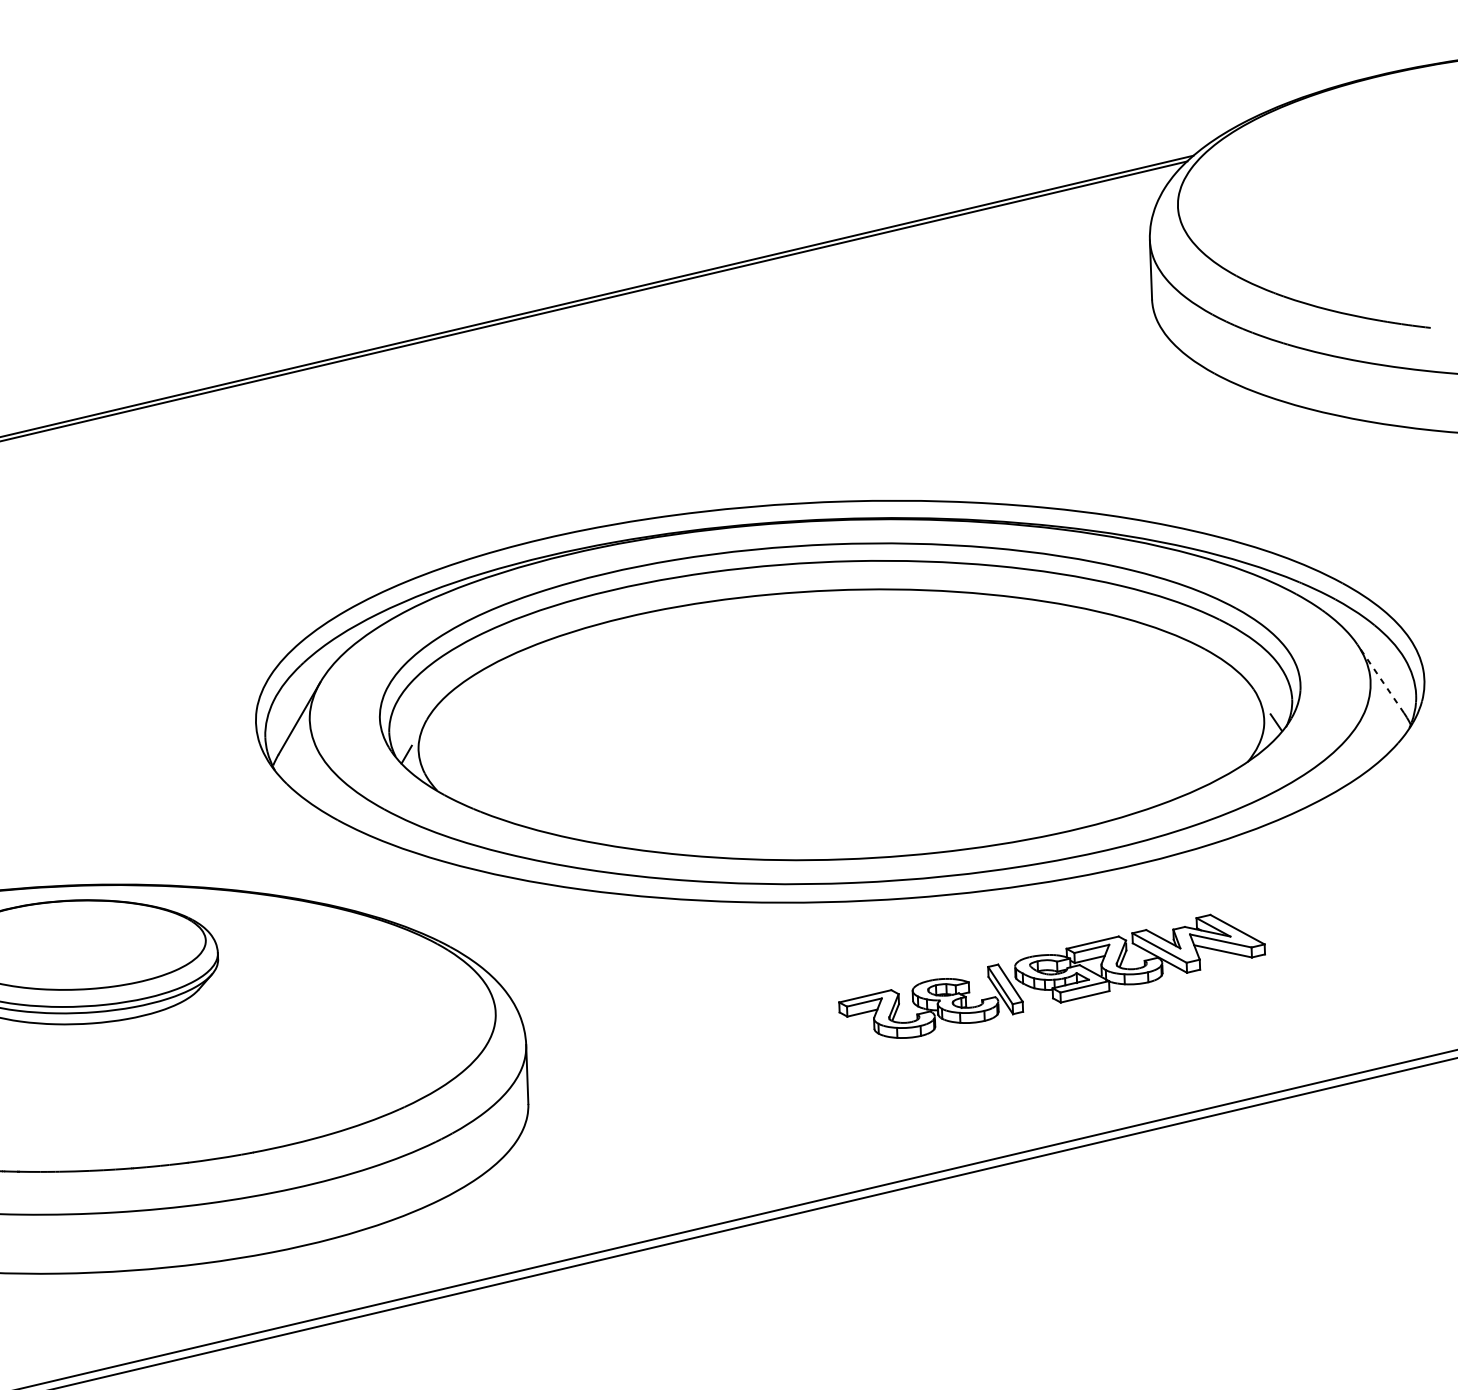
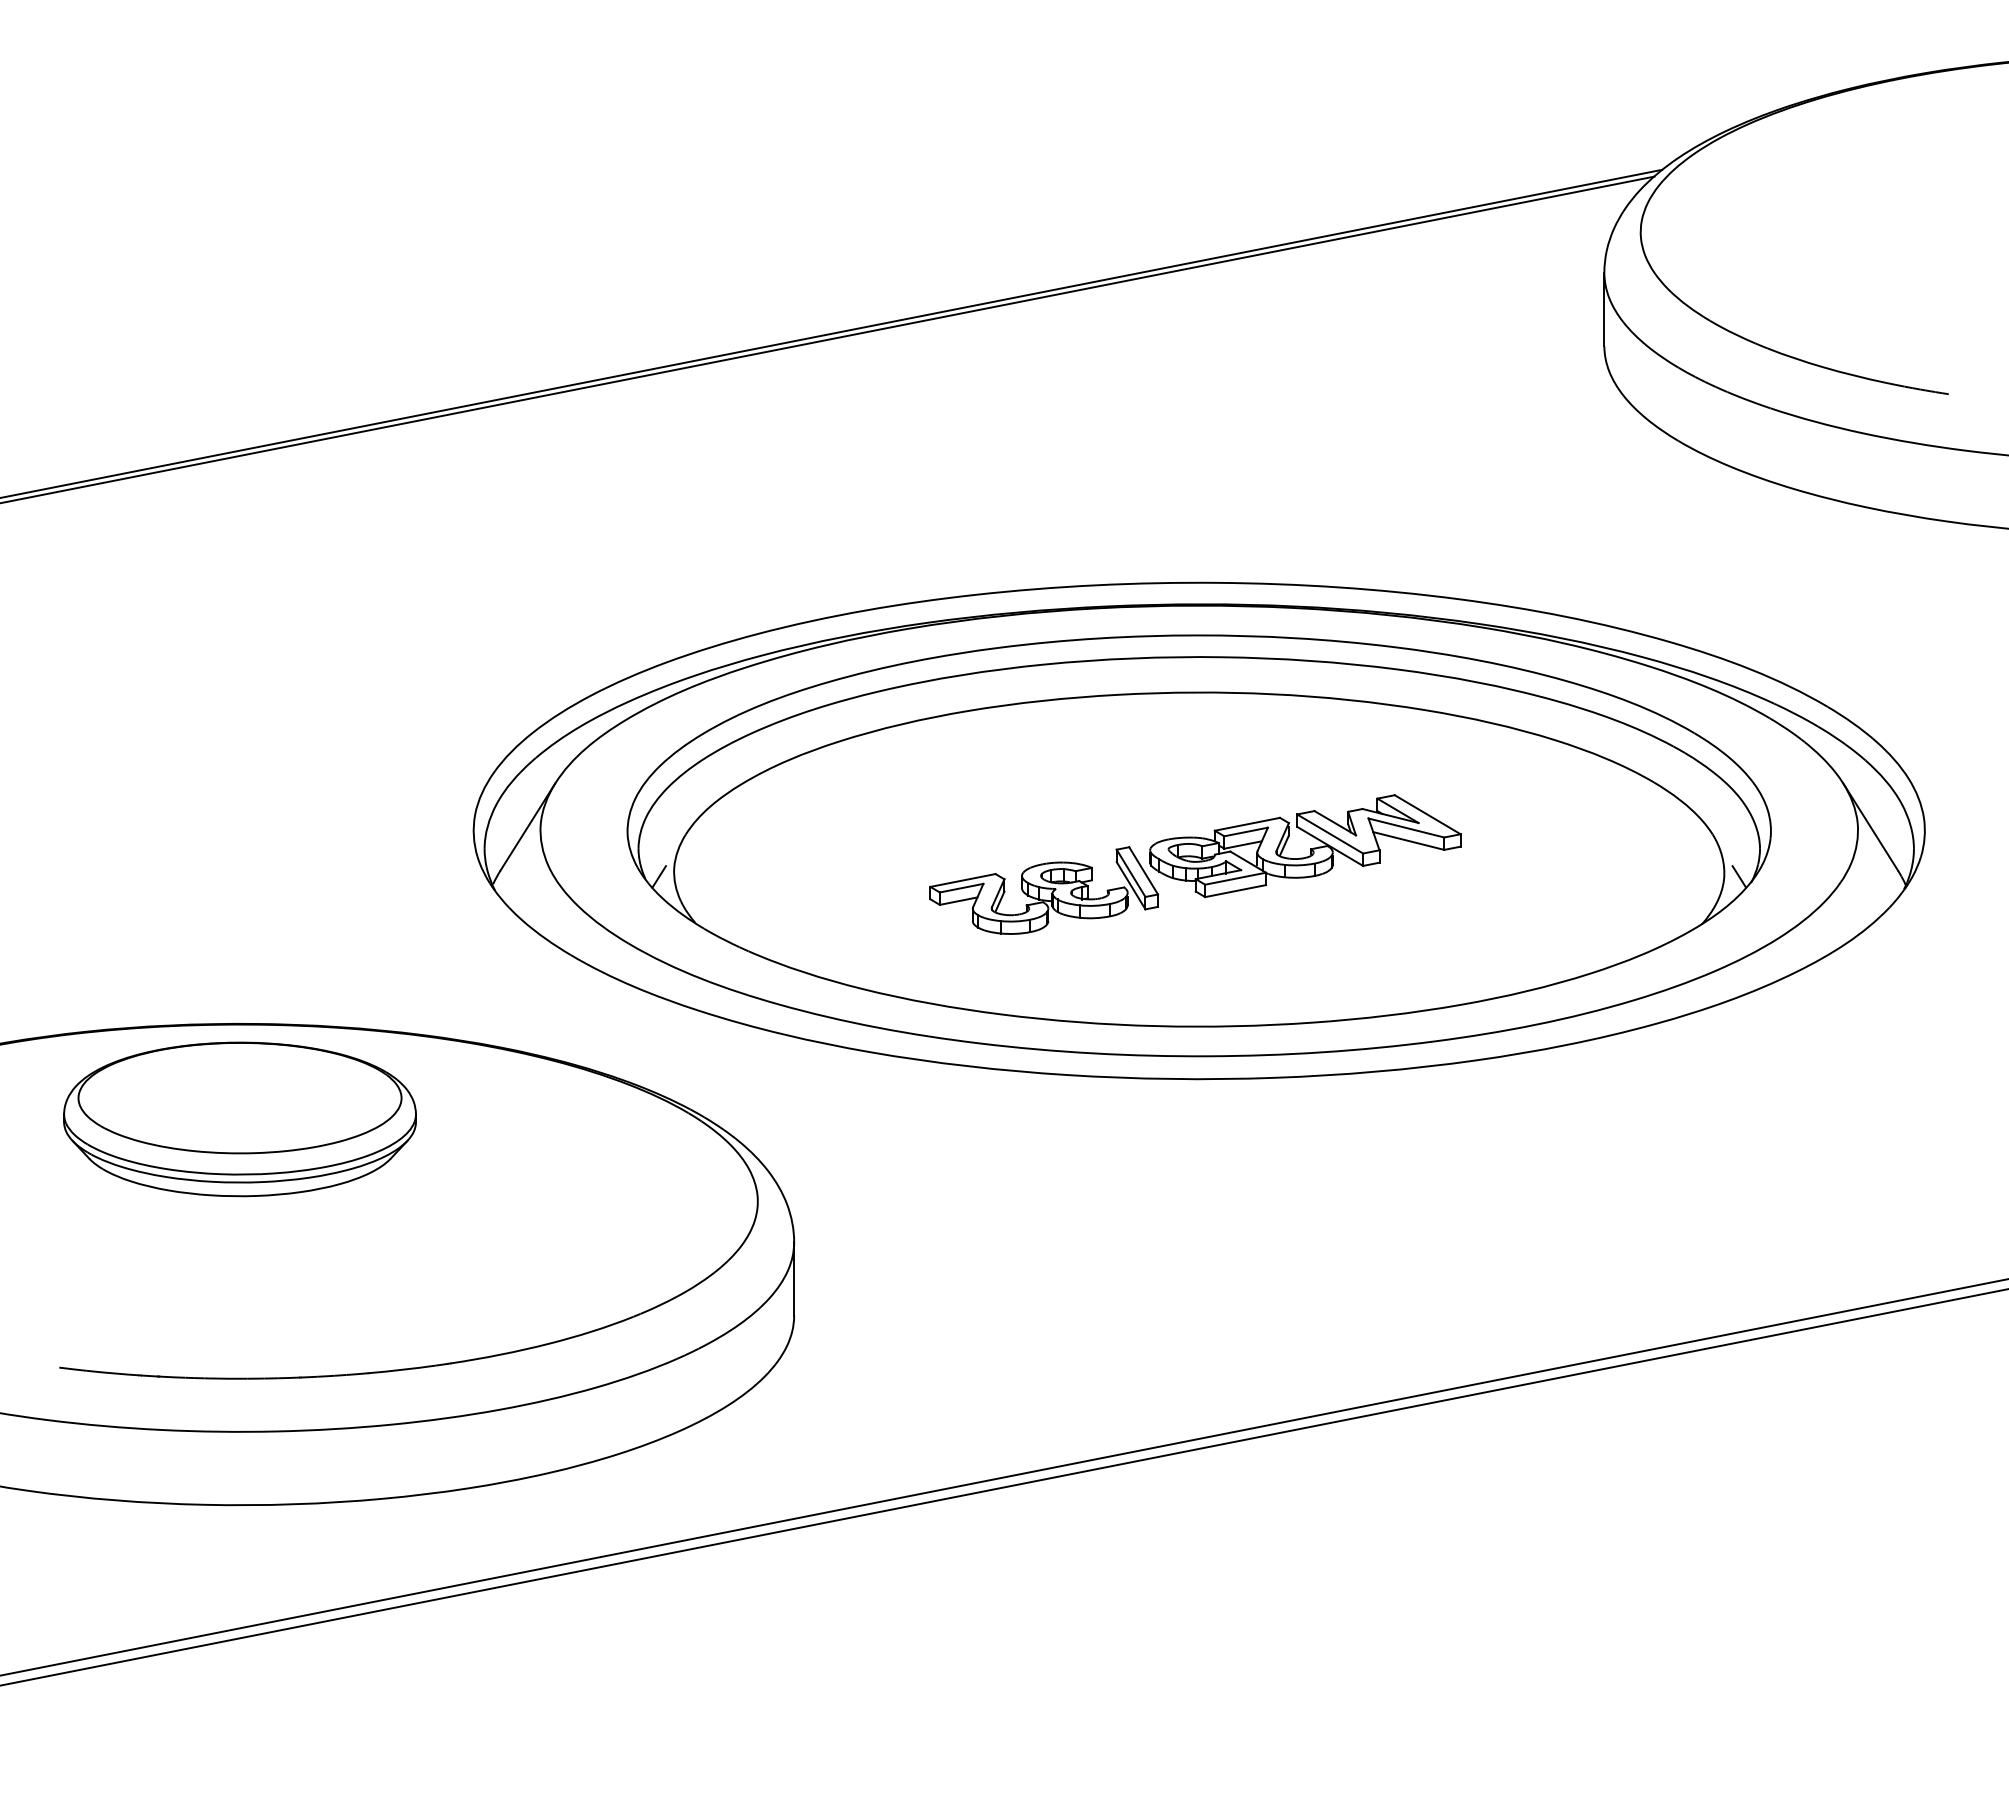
line: (1380, 678) -> (1870, 826), dashed -> solid
part: (1052, 976) -> (1195, 864), moved

